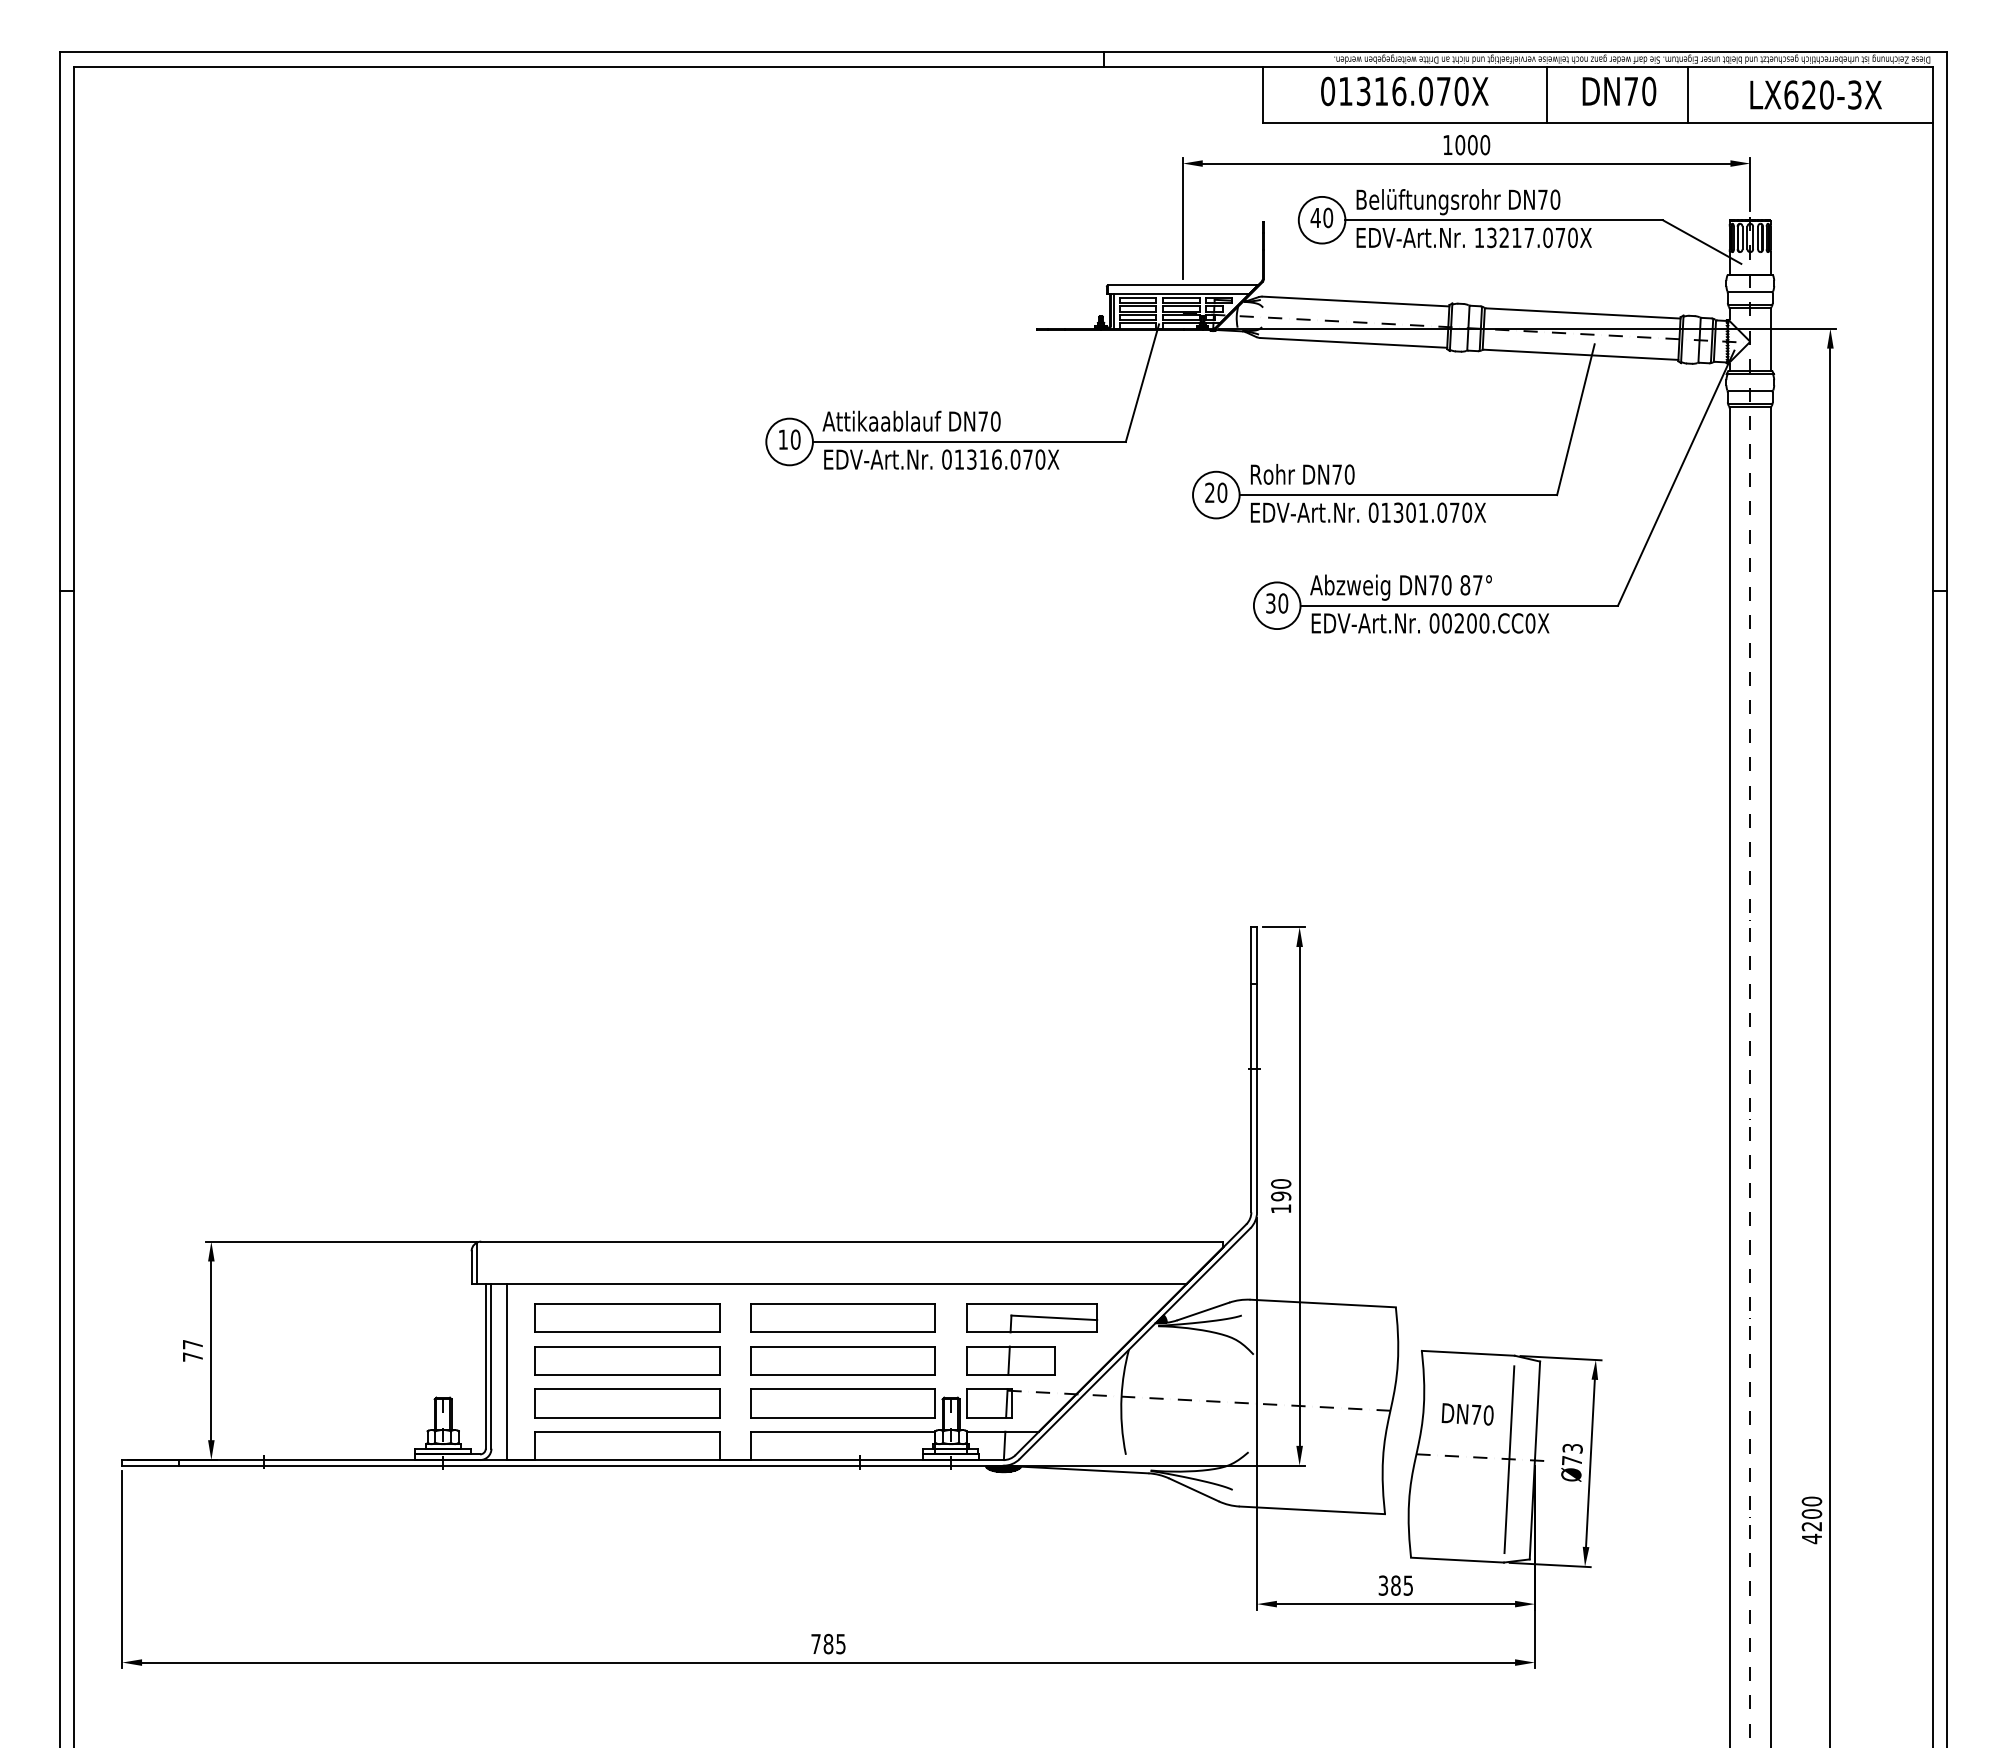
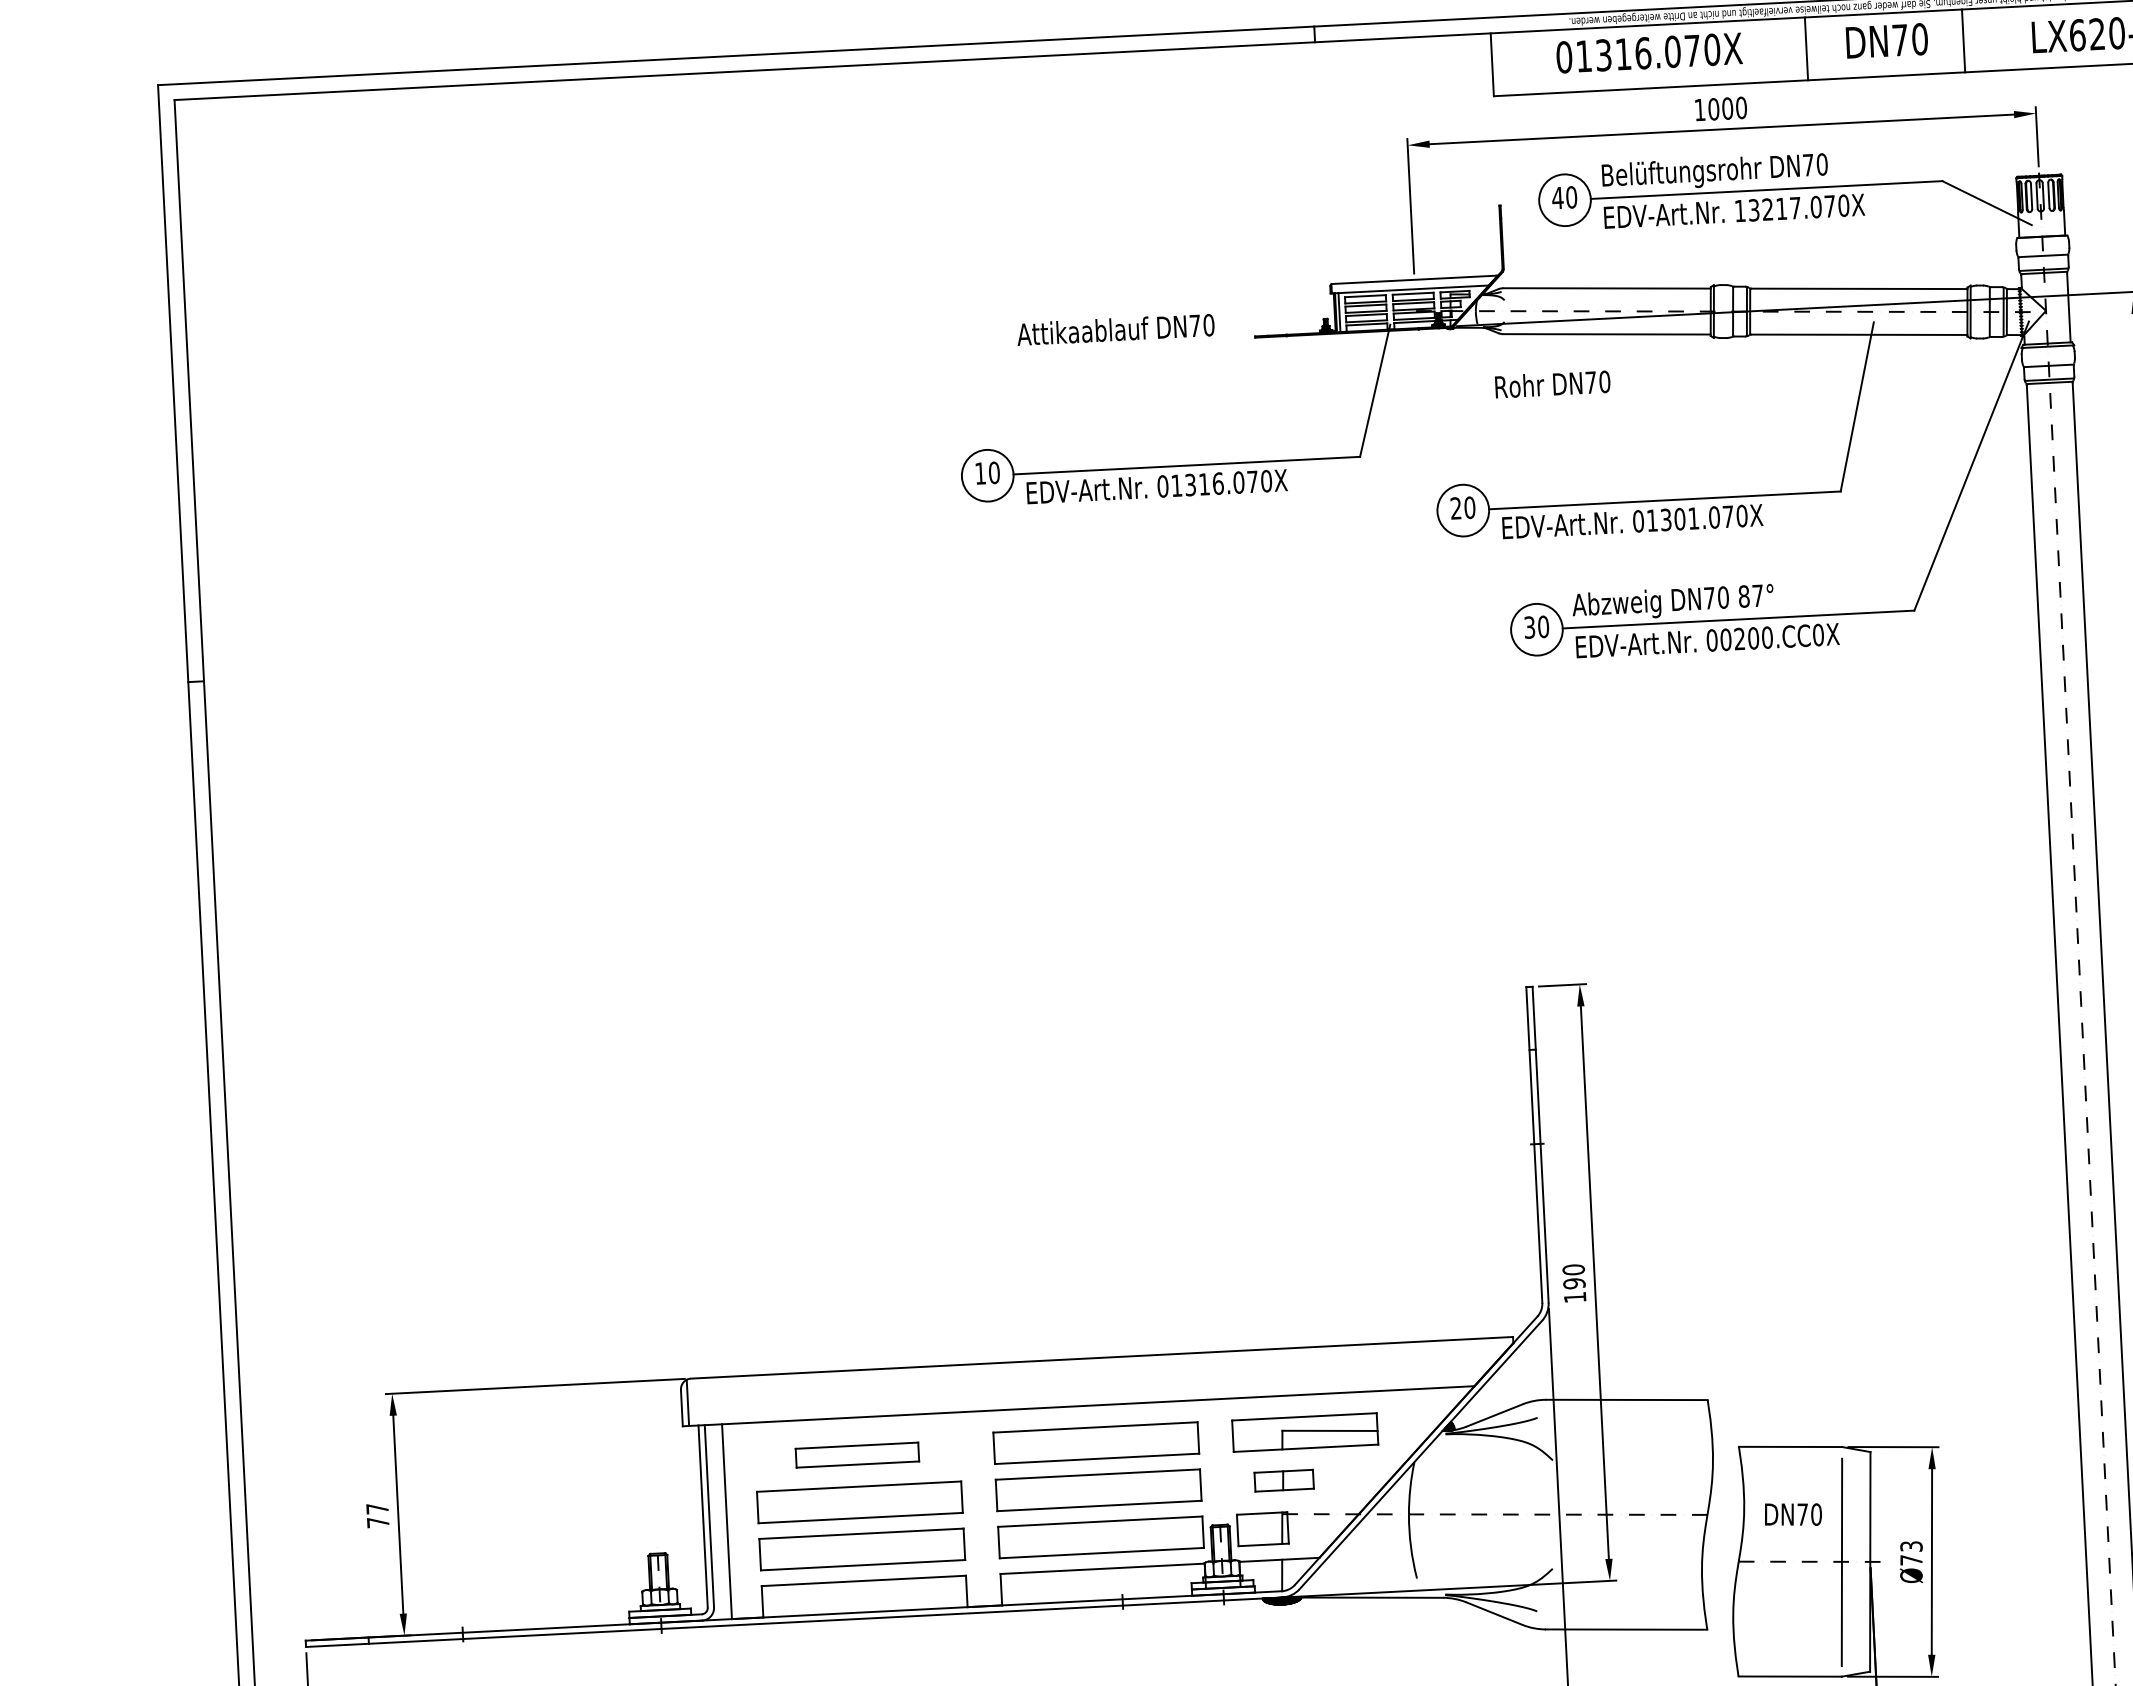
text: (911, 420) -> (1115, 328), moved
text: (1302, 474) -> (1552, 384), moved
part: (627, 1317) -> (857, 1454), size x0.6
part: (1010, 1360) -> (1283, 1480), size x0.6

